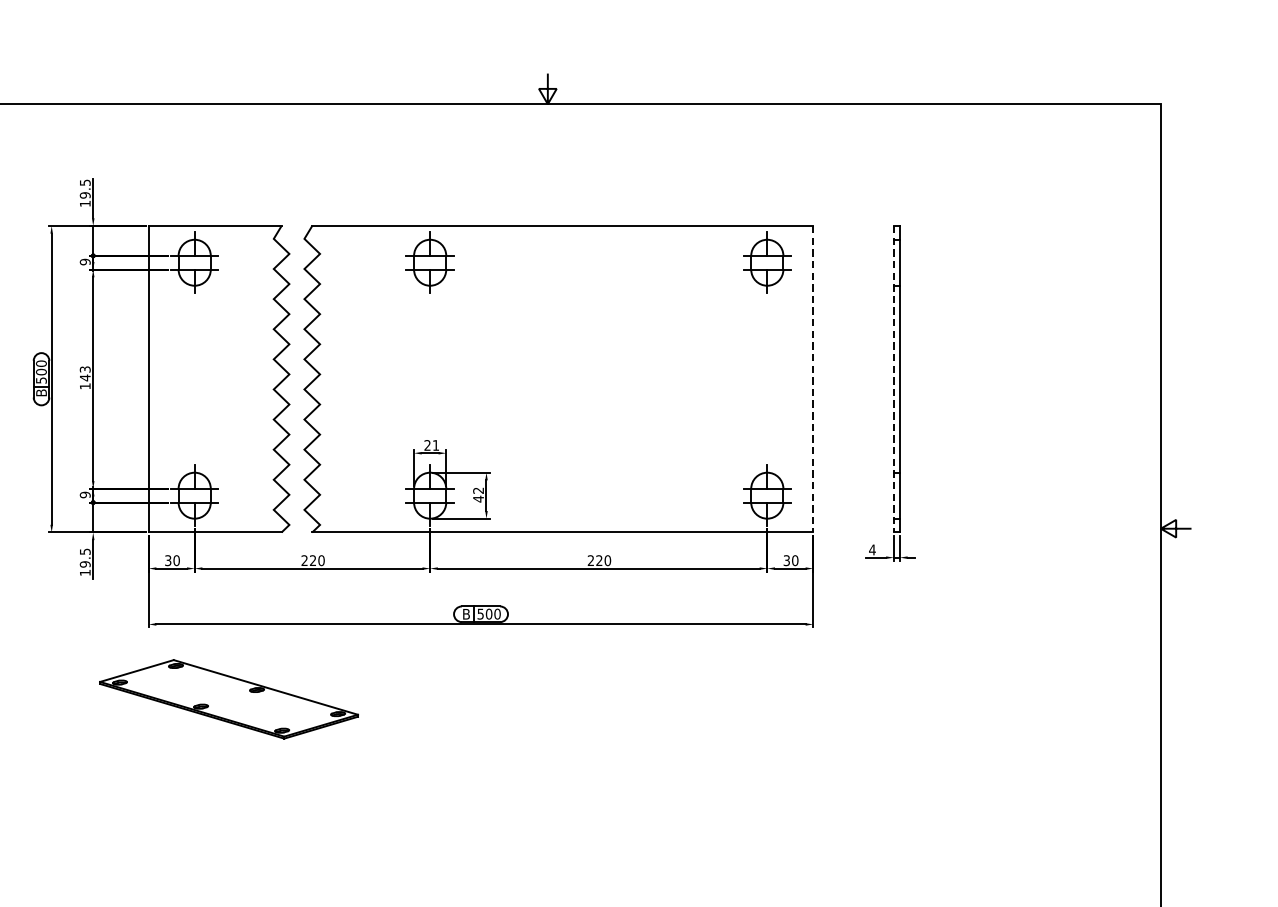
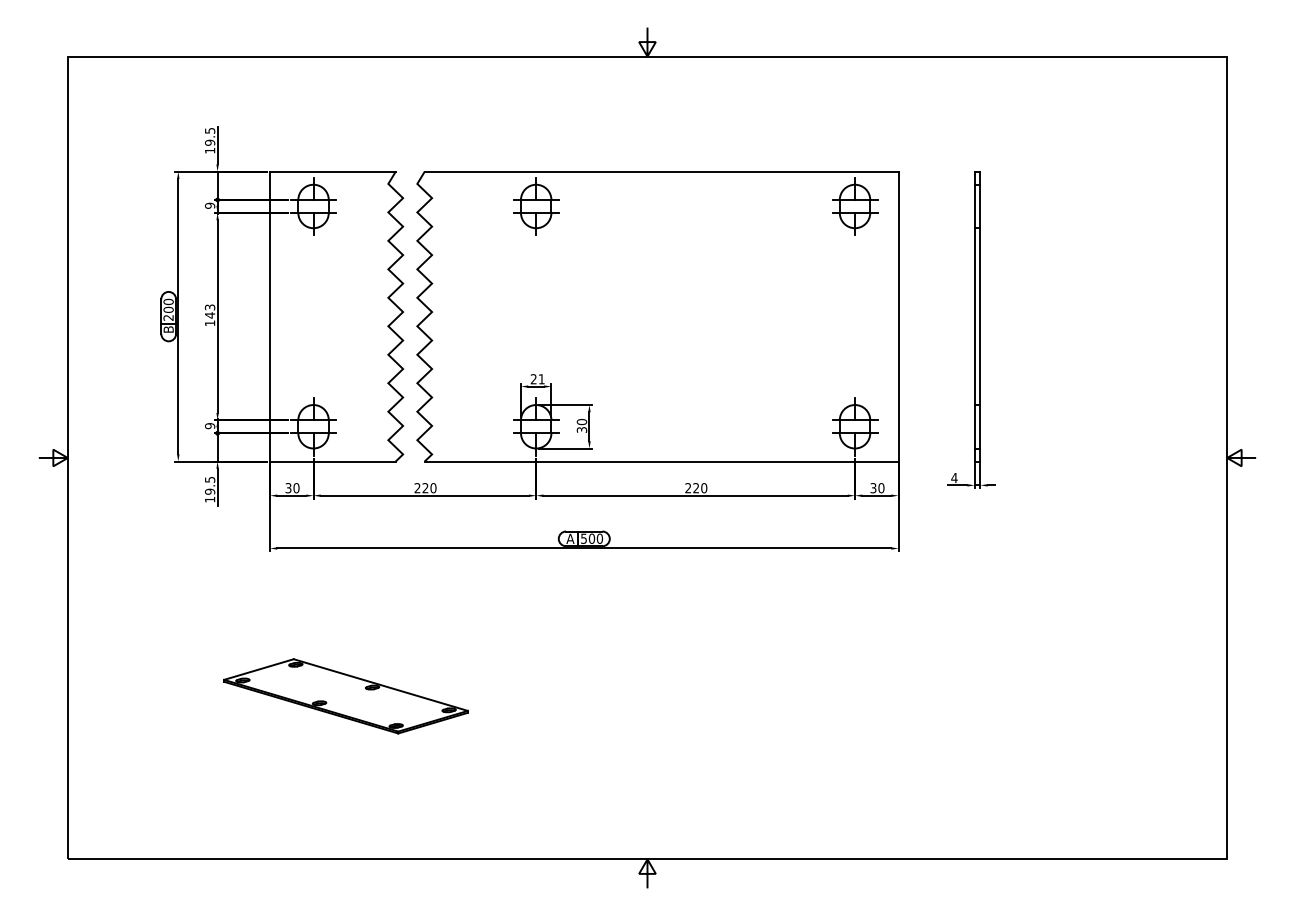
line: (813, 379) -> (898, 316), dashed -> solid
line: (893, 379) -> (974, 316), dashed -> solid
text: (41, 380) -> (168, 317), 500 -> 200
text: (478, 495) -> (581, 426), 42 -> 30
text: (466, 613) -> (570, 538), B -> A
part: (228, 699) -> (345, 696), moved

